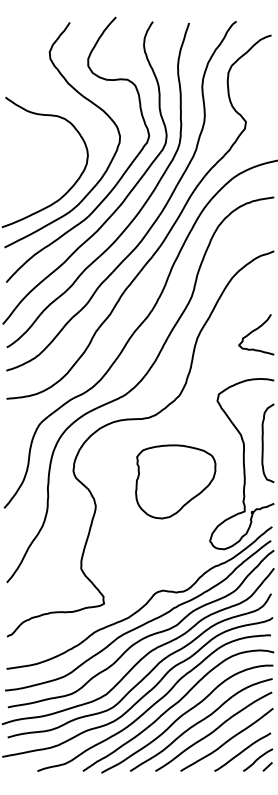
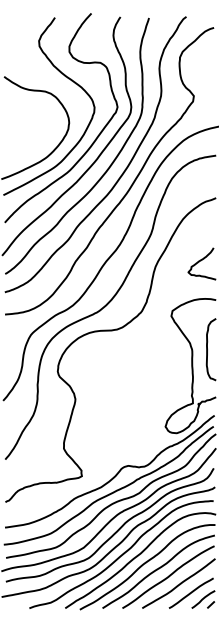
part: (175, 481) -> (138, 379), removed

